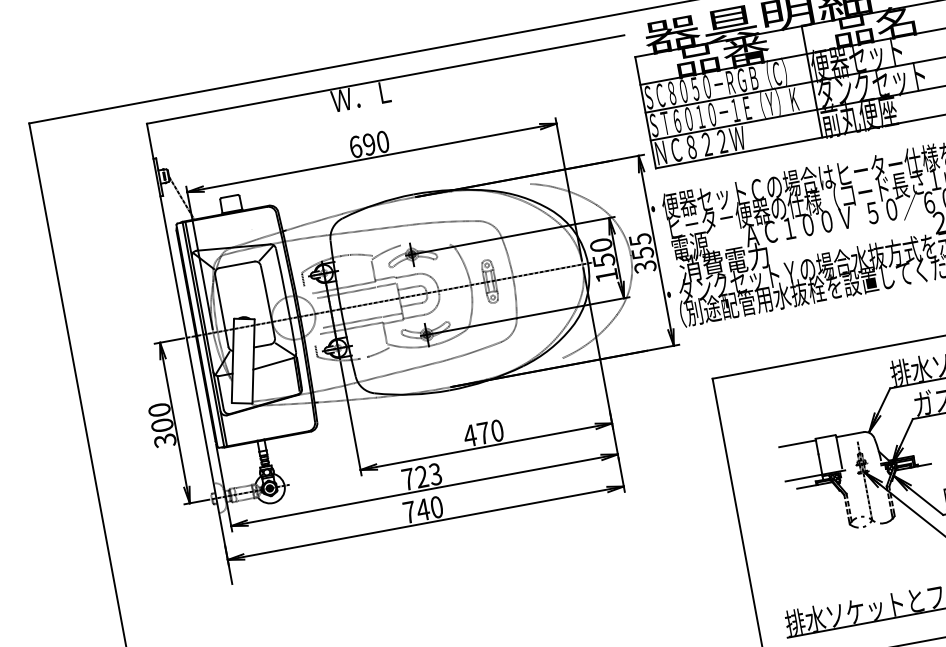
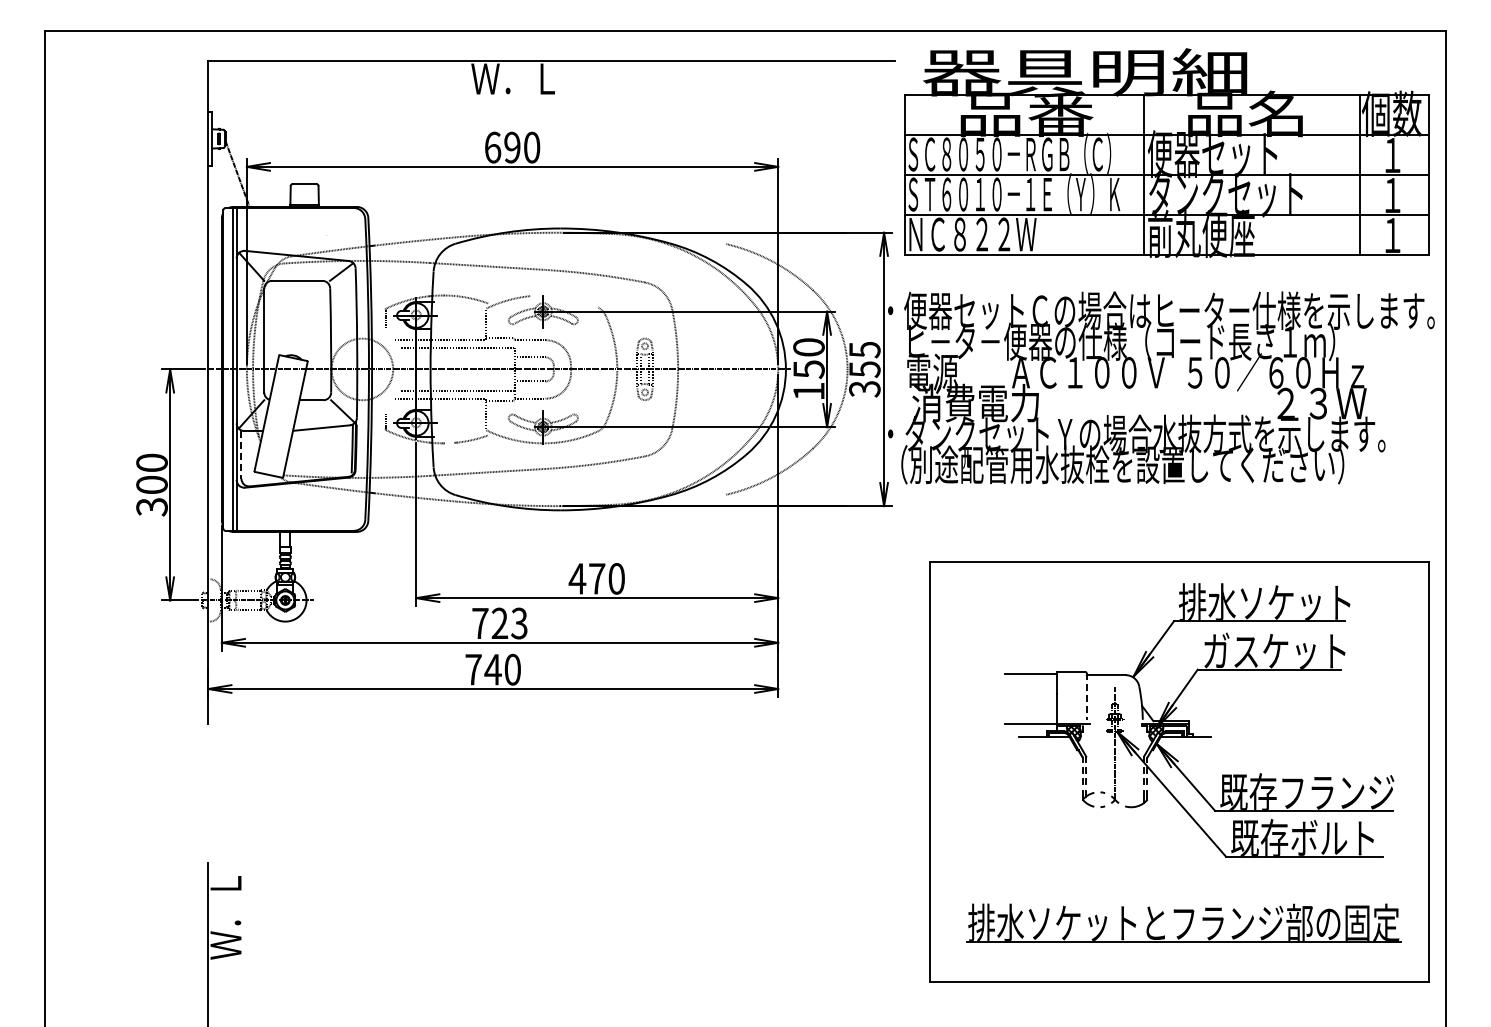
line: (220, 392) -> (241, 454), solid -> dashed
line: (839, 452) -> (1086, 697), solid -> dashed

